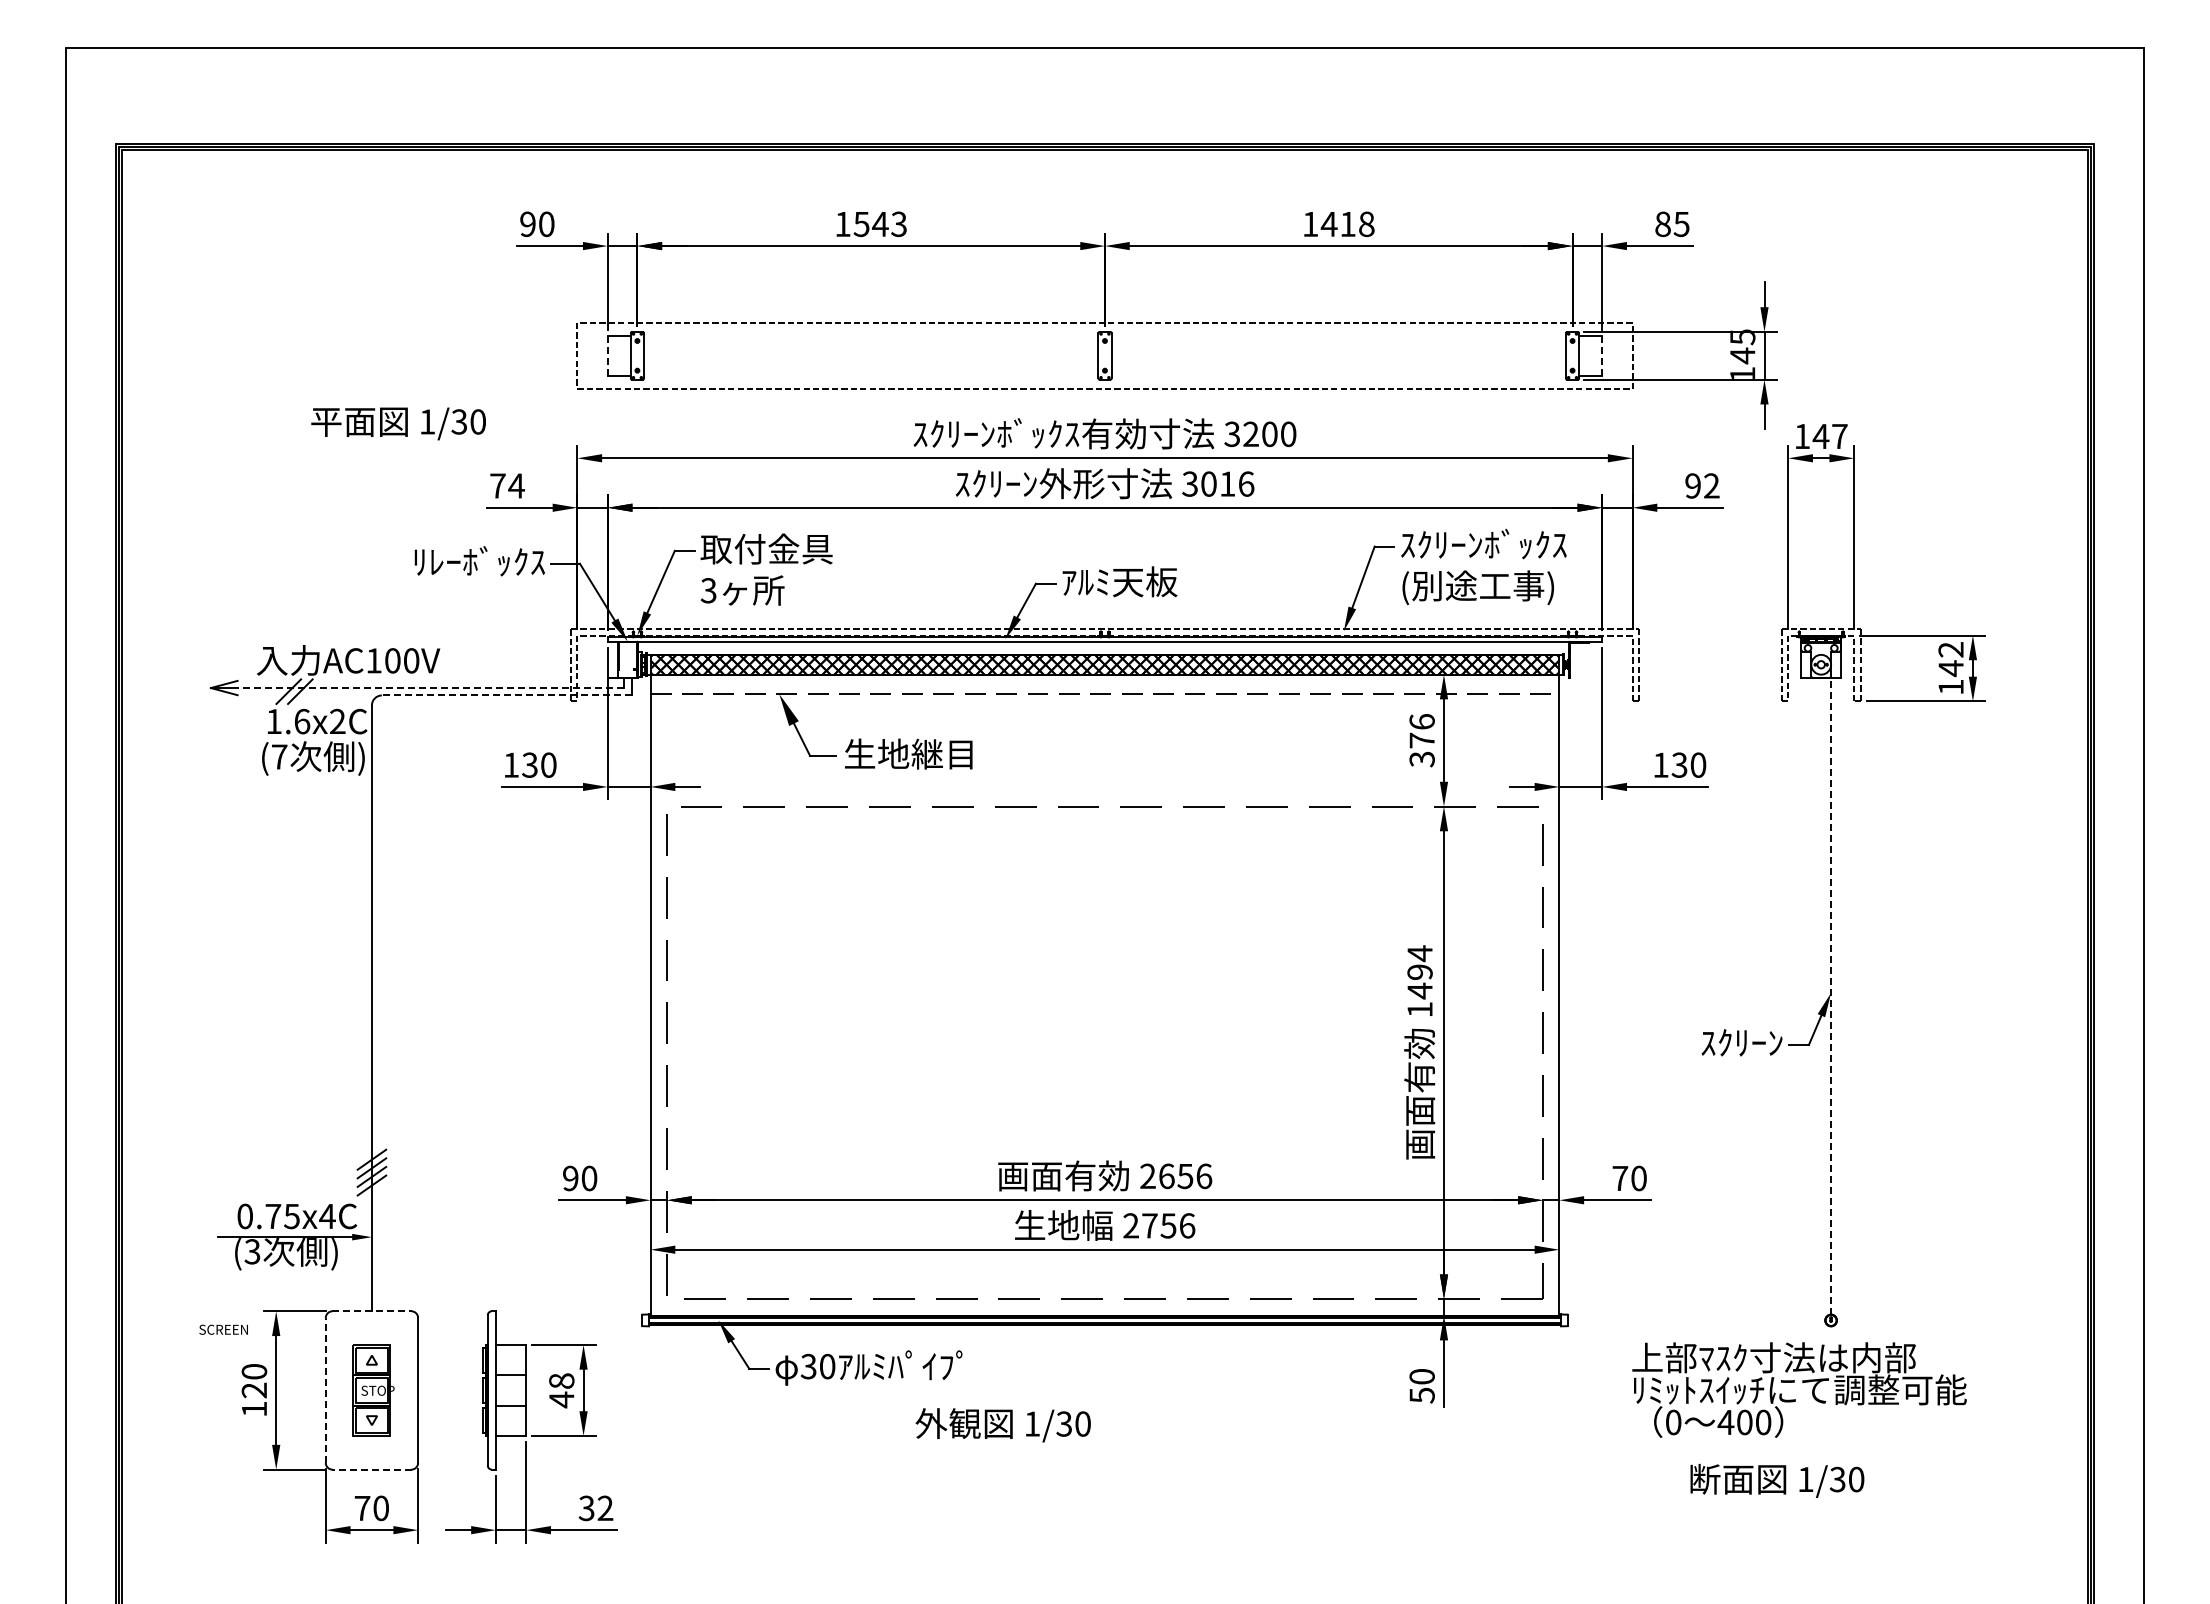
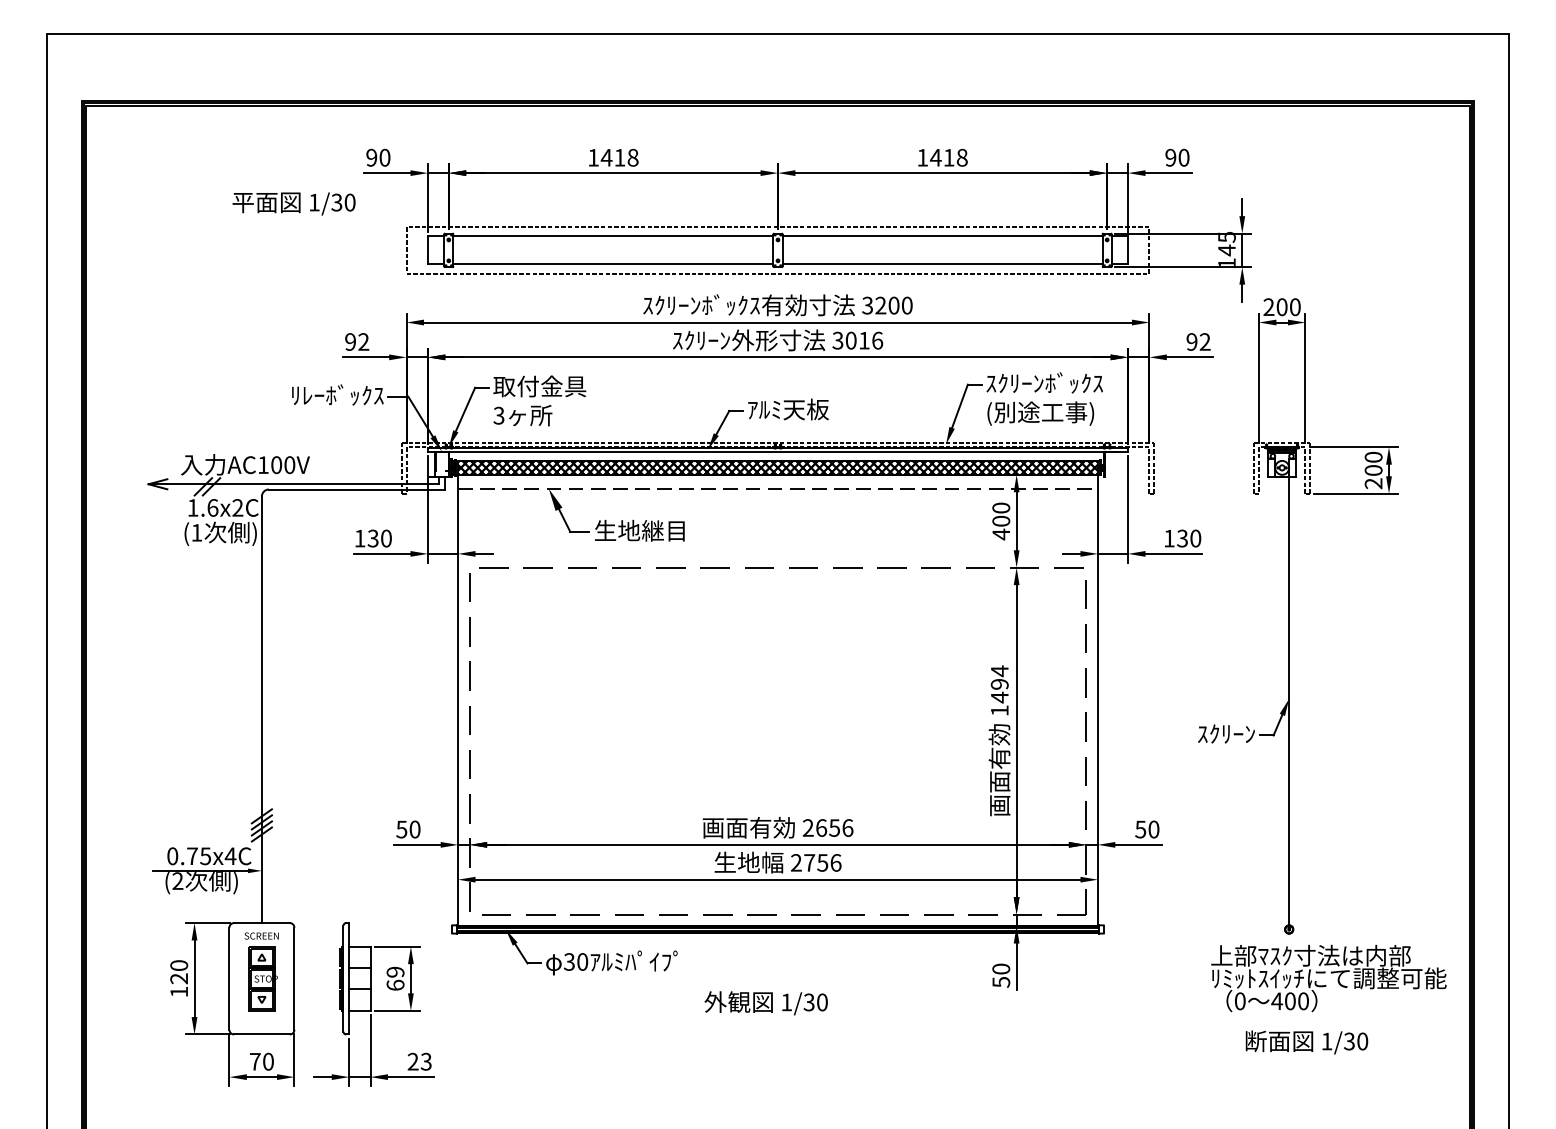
text: (879, 224) -> (619, 157), 1543 -> 1418
text: (1672, 224) -> (1177, 157), 85 -> 90
line: (871, 336) -> (613, 236), added
line: (1338, 336) -> (942, 236), added
line: (607, 355) -> (427, 250), dashed -> solid
line: (1602, 355) -> (1128, 250), dashed -> solid
line: (871, 375) -> (613, 264), added
line: (1338, 375) -> (942, 264), added
text: (398, 423) -> (294, 203), moved
text: (1820, 436) -> (1281, 307), 147 -> 200
text: (507, 485) -> (357, 341), 74 -> 92
text: (1950, 668) -> (1373, 470), 142 -> 200
line: (430, 688) -> (303, 484), dashed -> solid
line: (506, 695) -> (356, 489), dashed -> solid
text: (1421, 740) -> (1000, 521), 376 -> 400
text: (279, 756) -> (196, 532), (7 -> (1
line: (1831, 989) -> (1289, 696), dashed -> solid
text: (570, 1178) -> (401, 829), 90 -> 50
text: (1620, 1178) -> (1140, 829), 70 -> 50
text: (252, 1251) -> (177, 880), (3 -> (2
line: (371, 1311) -> (261, 923), dashed -> solid
text: (223, 1329) -> (261, 935), moved
text: (1799, 1389) -> (1328, 978), moved
line: (325, 1390) -> (229, 978), dashed -> solid
text: (561, 1390) -> (395, 978), 48 -> 69
text: (1002, 1425) -> (765, 1003), moved
line: (371, 1469) -> (261, 1034), dashed -> solid
text: (1777, 1480) -> (1307, 1042), moved
text: (595, 1508) -> (419, 1061), 32 -> 23

